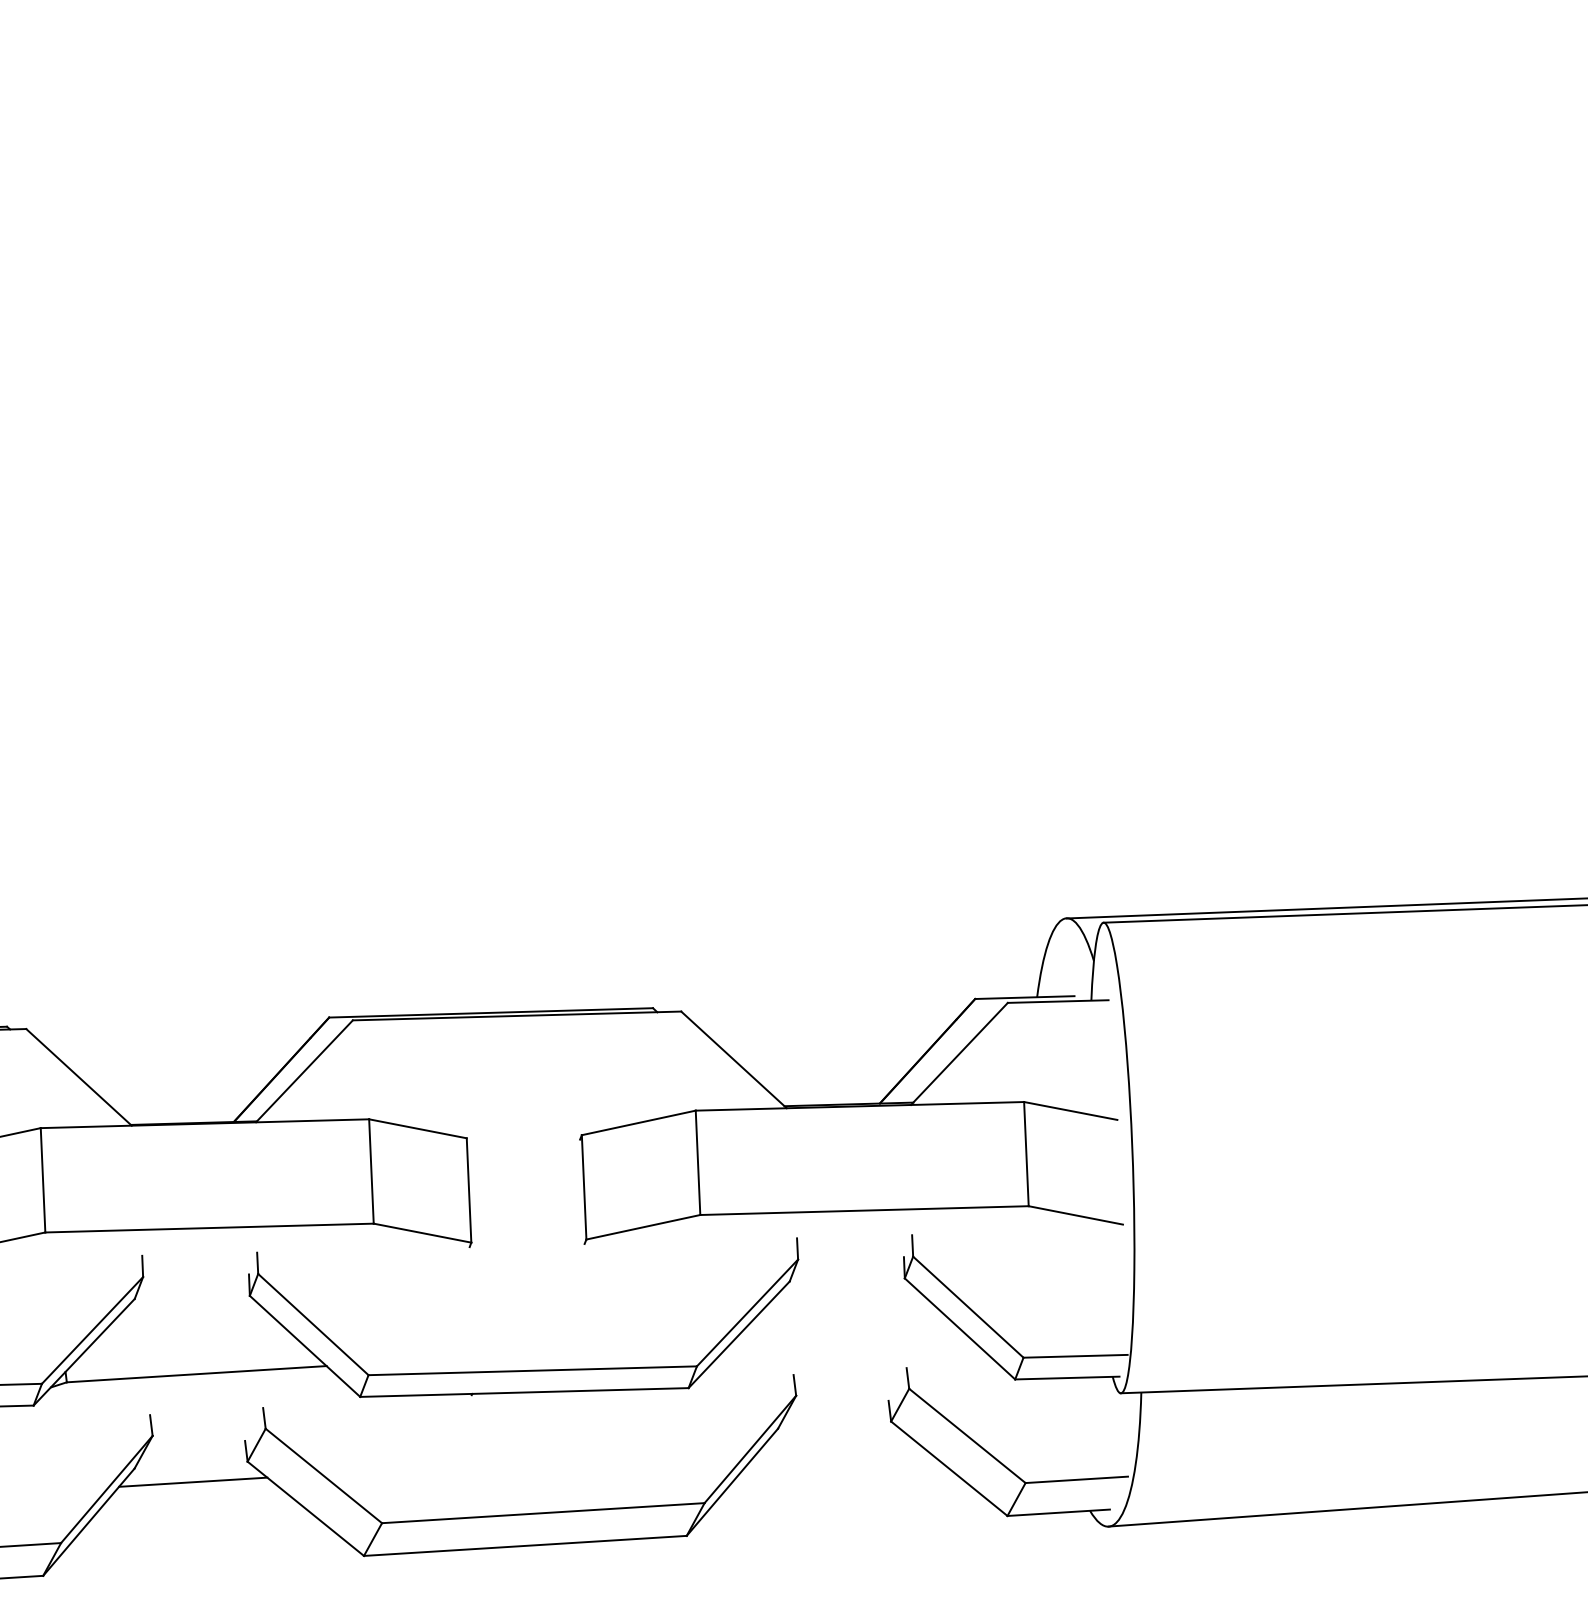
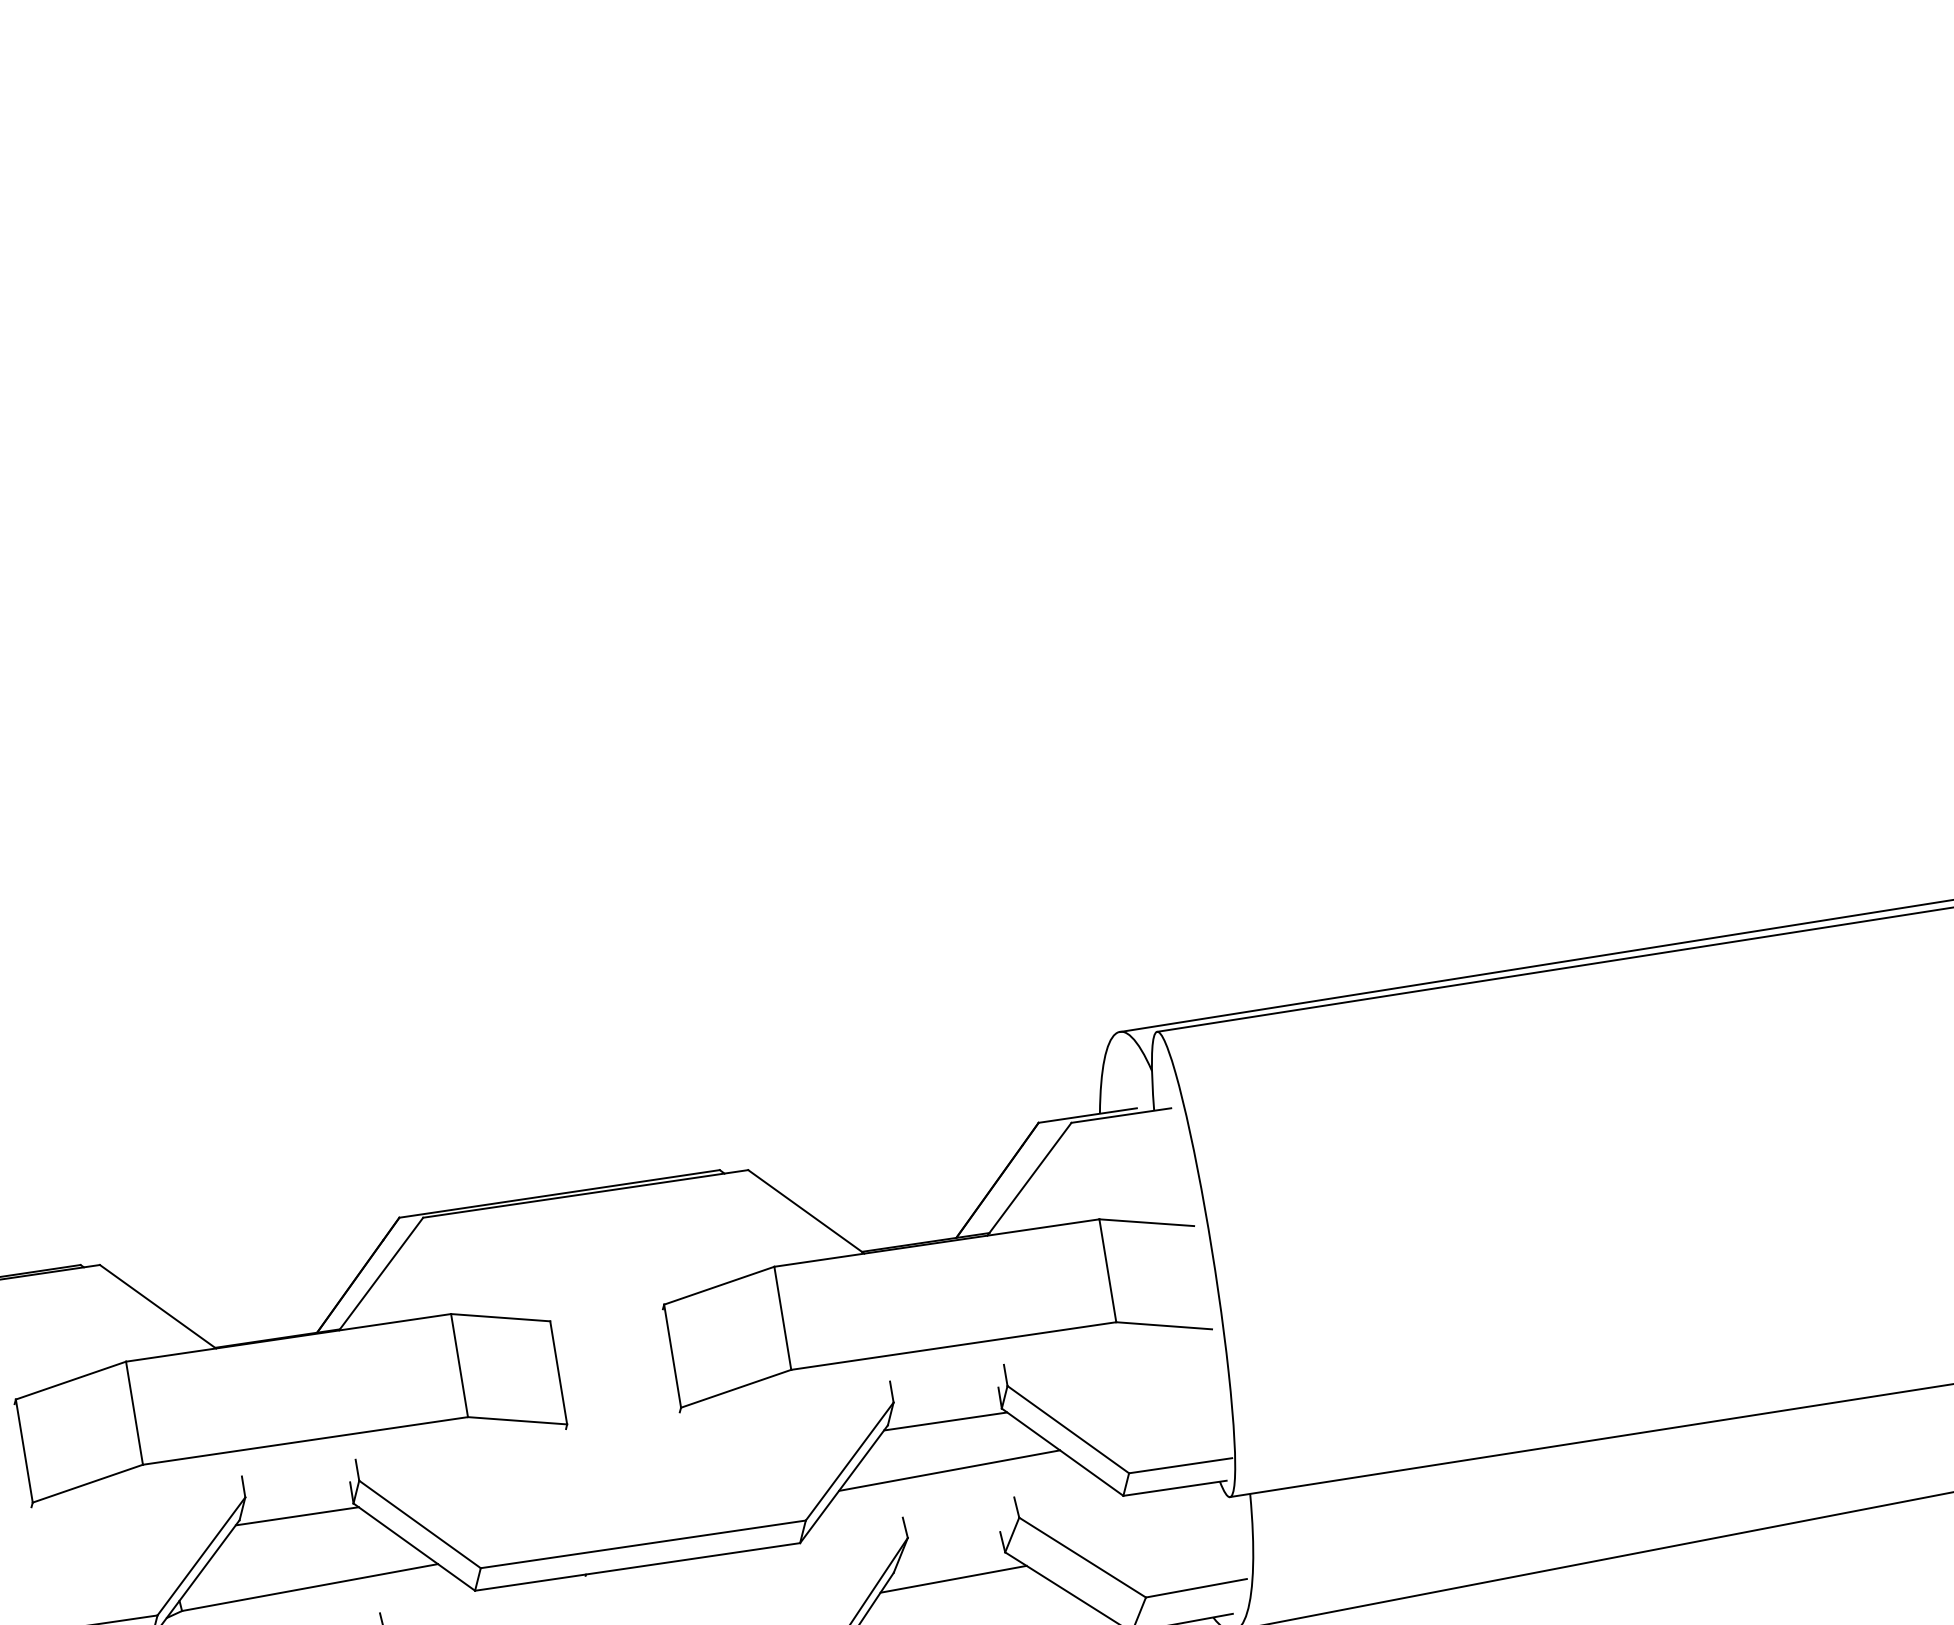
line: (847, 1284) -> (945, 1421), added
line: (191, 1302) -> (296, 1516), added
line: (845, 1333) -> (949, 1470), added
line: (836, 1441) -> (953, 1578), added

